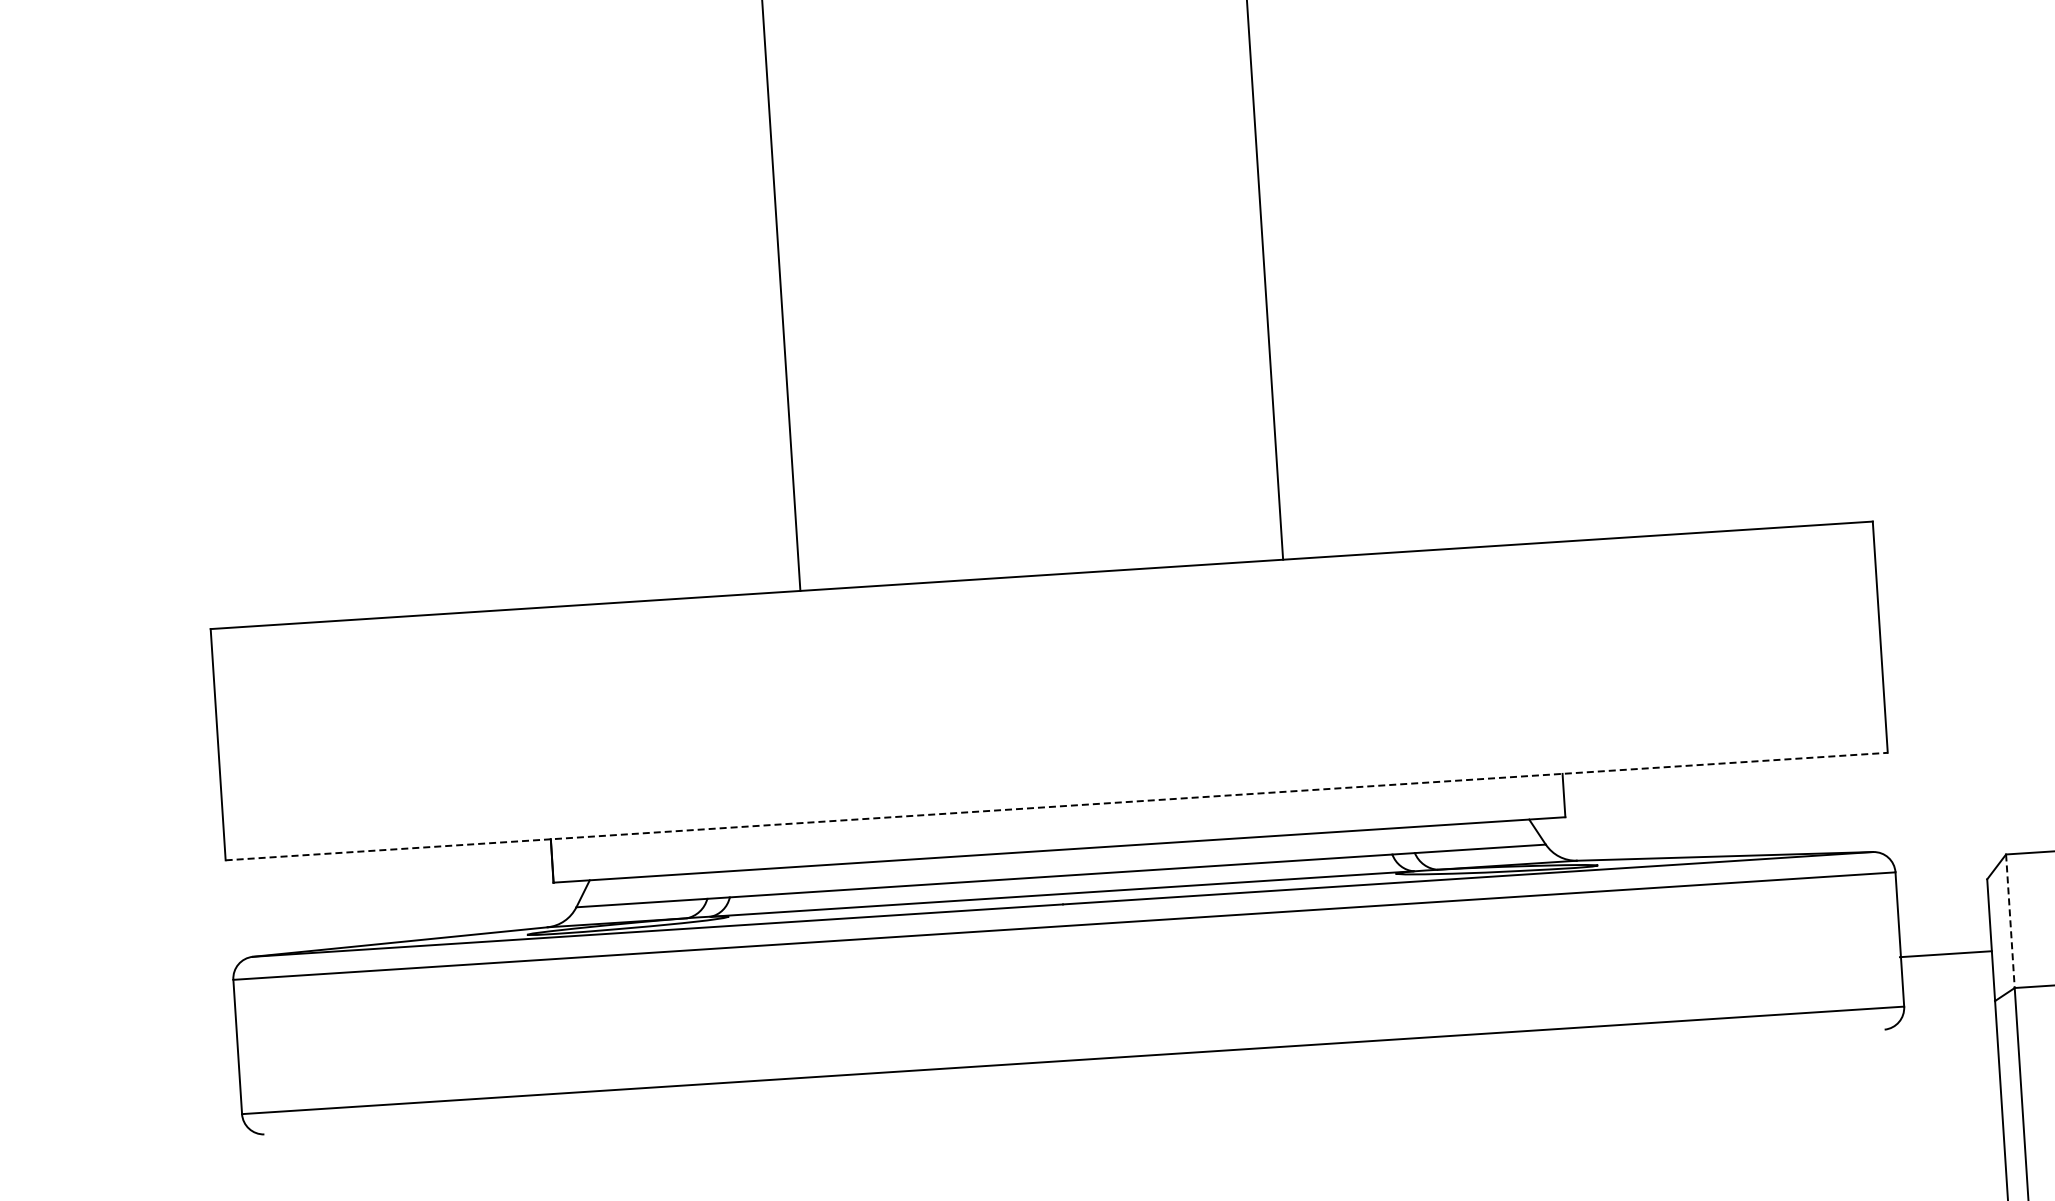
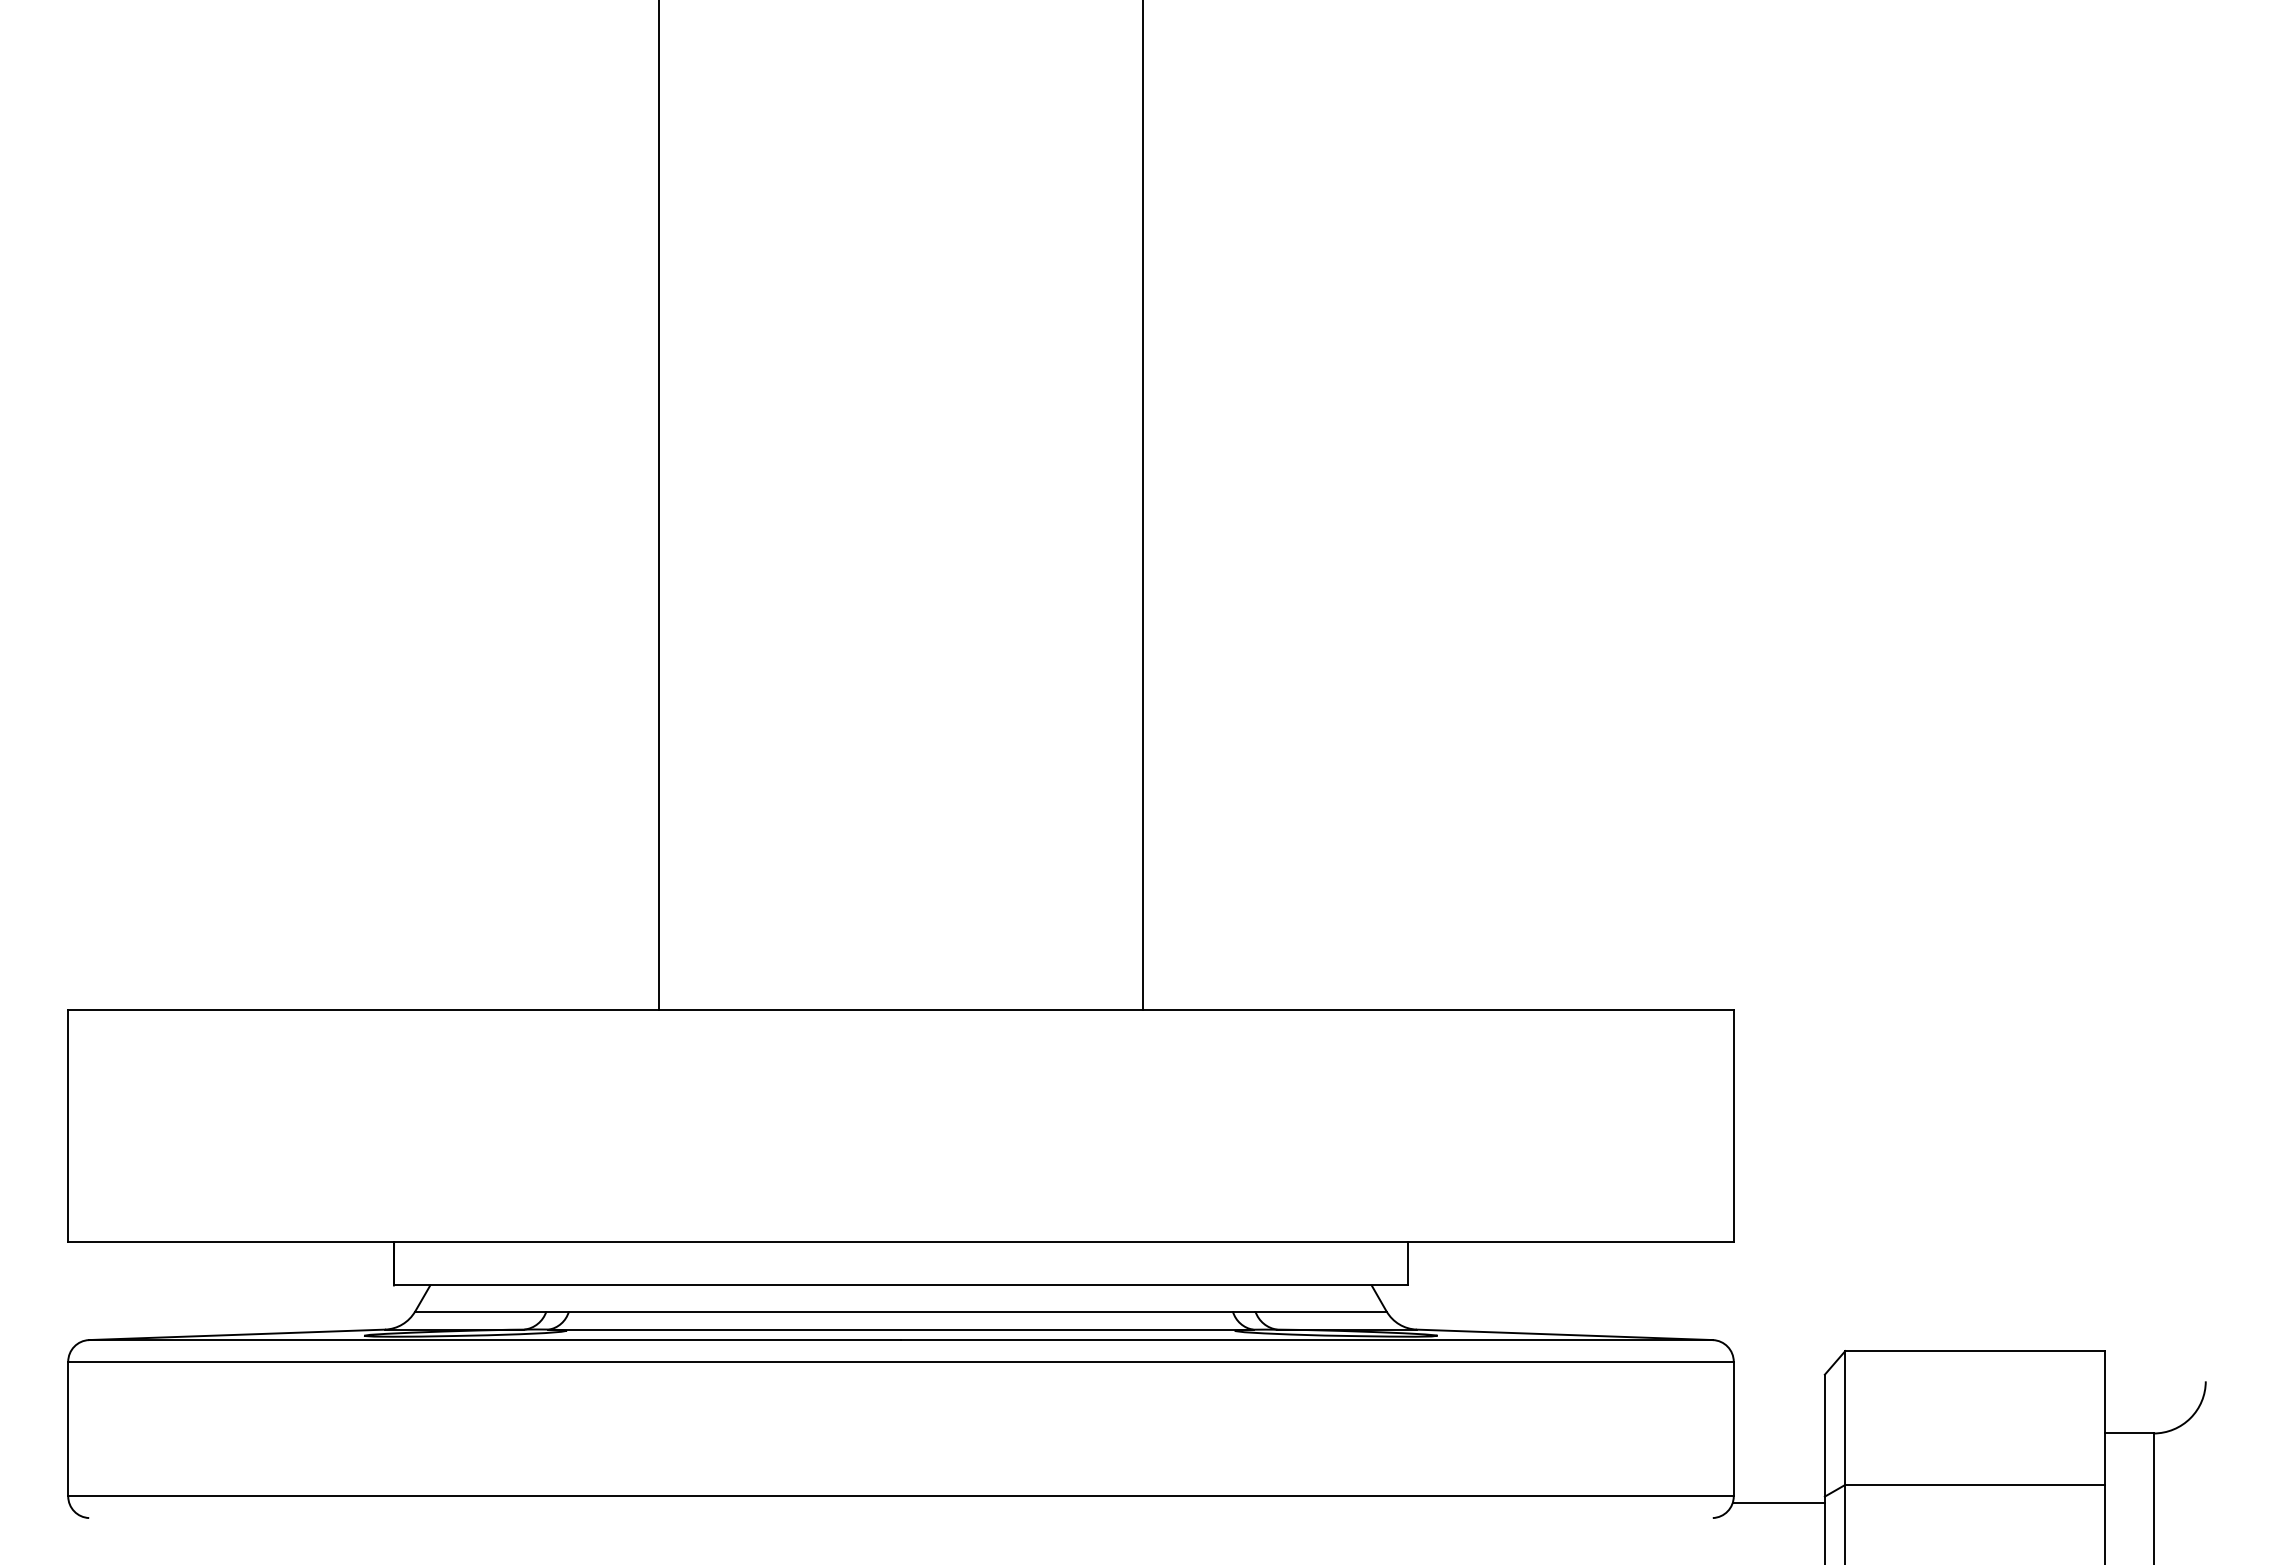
line: (1057, 807) -> (901, 1242), dashed -> solid
line: (2010, 920) -> (1845, 1417), dashed -> solid
line: (1945, 954) -> (1778, 1502), moved

